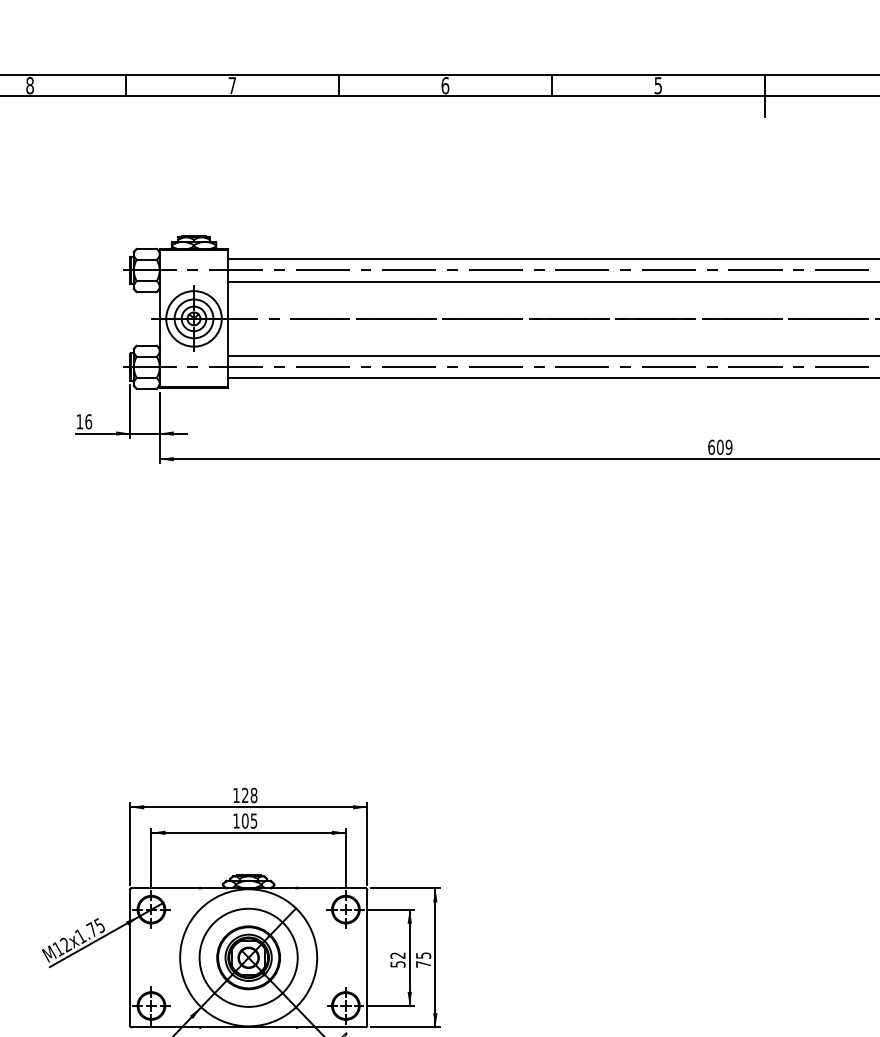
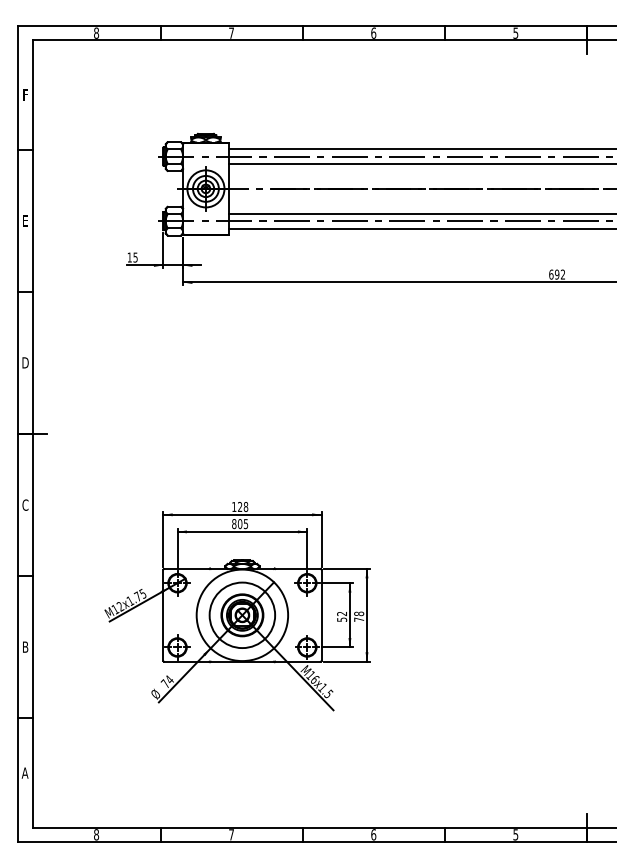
text: (88, 421) -> (135, 257), 16 -> 15
text: (725, 447) -> (560, 274), 609 -> 692
text: (236, 821) -> (234, 524), 105 -> 805
text: (424, 955) -> (359, 613), 75 -> 78

